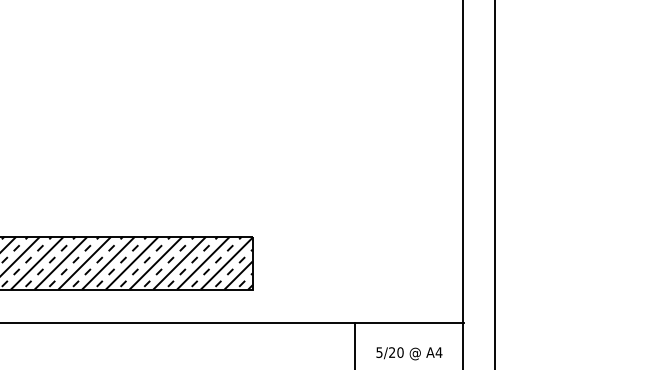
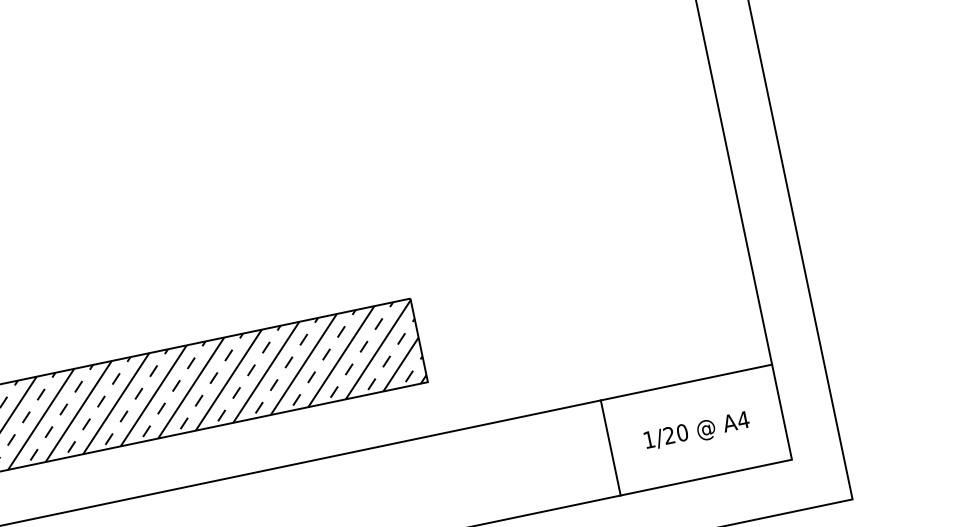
text: (379, 352) -> (649, 439), 5/20 -> 1/20

